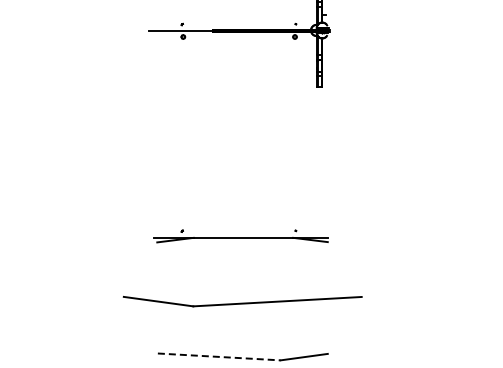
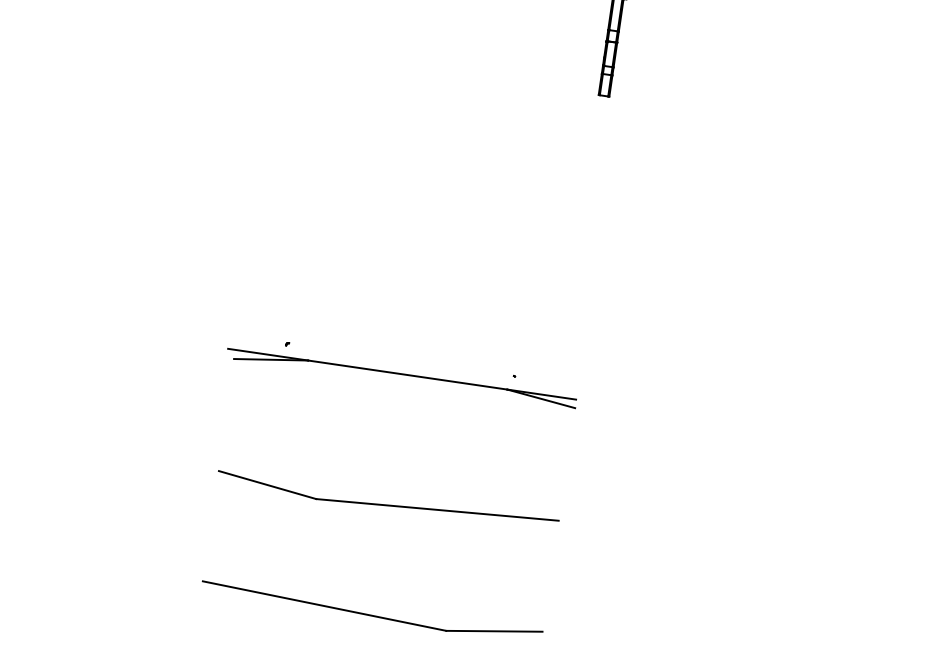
part: (242, 301) -> (387, 502), size x0.71
line: (219, 356) -> (325, 605), dashed -> solid

